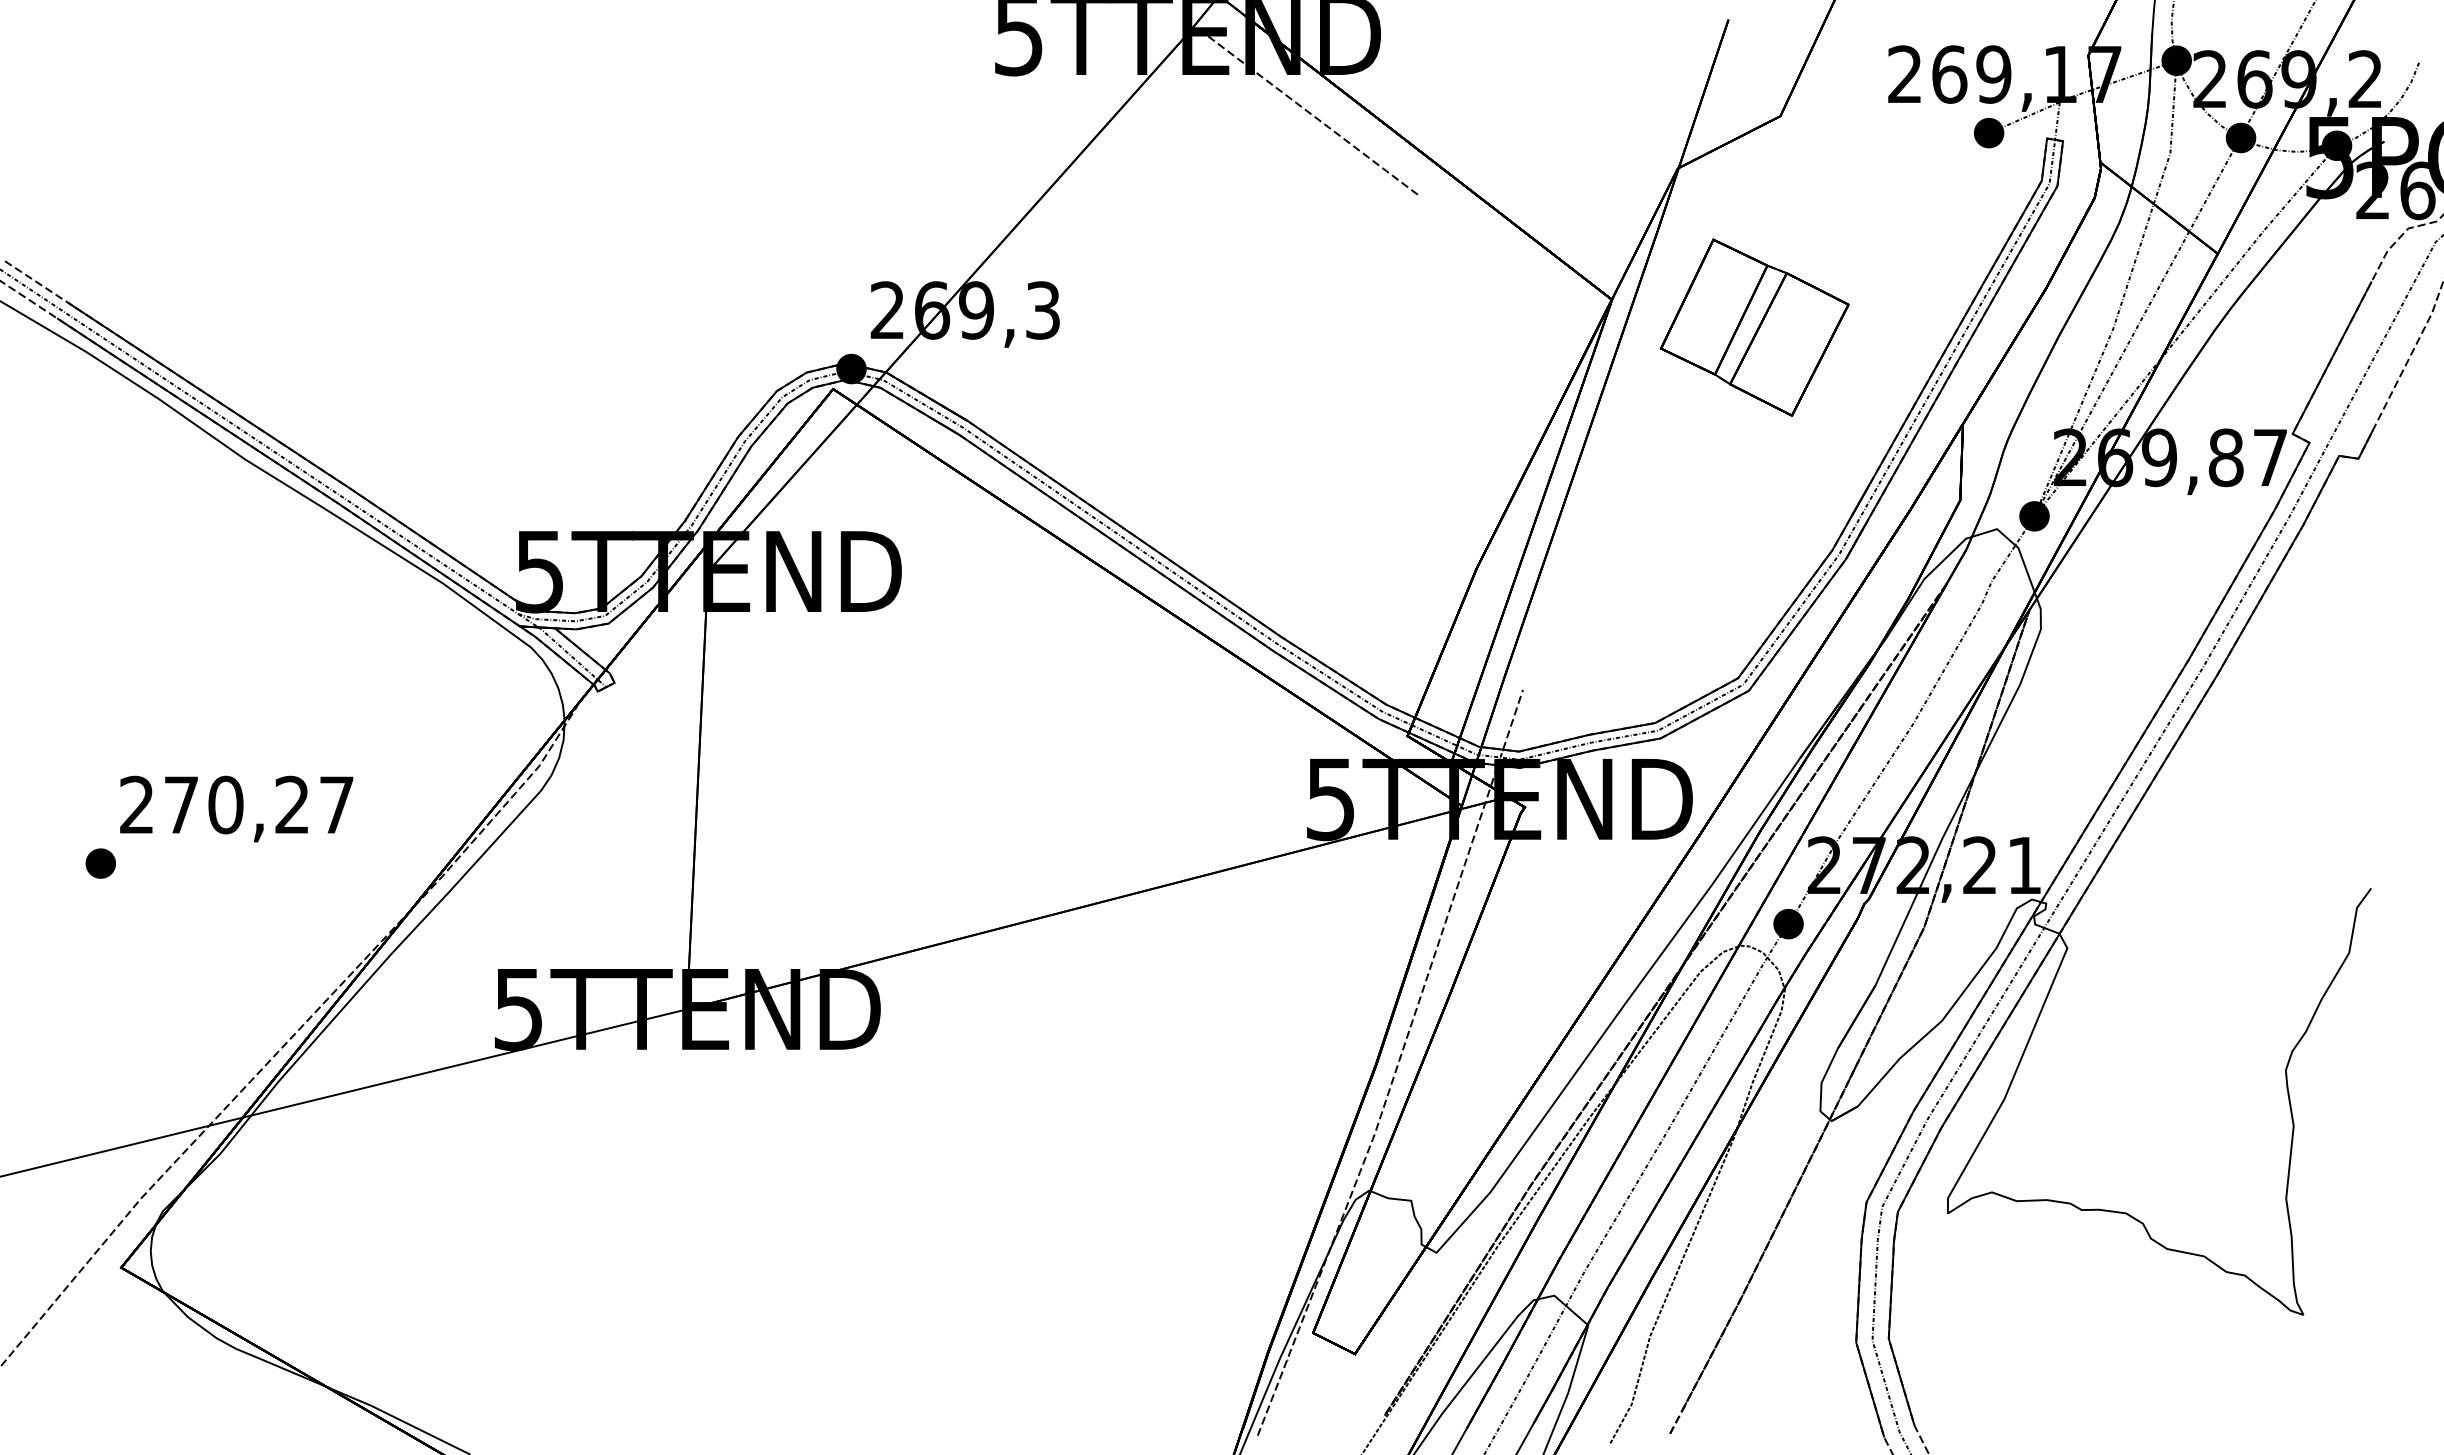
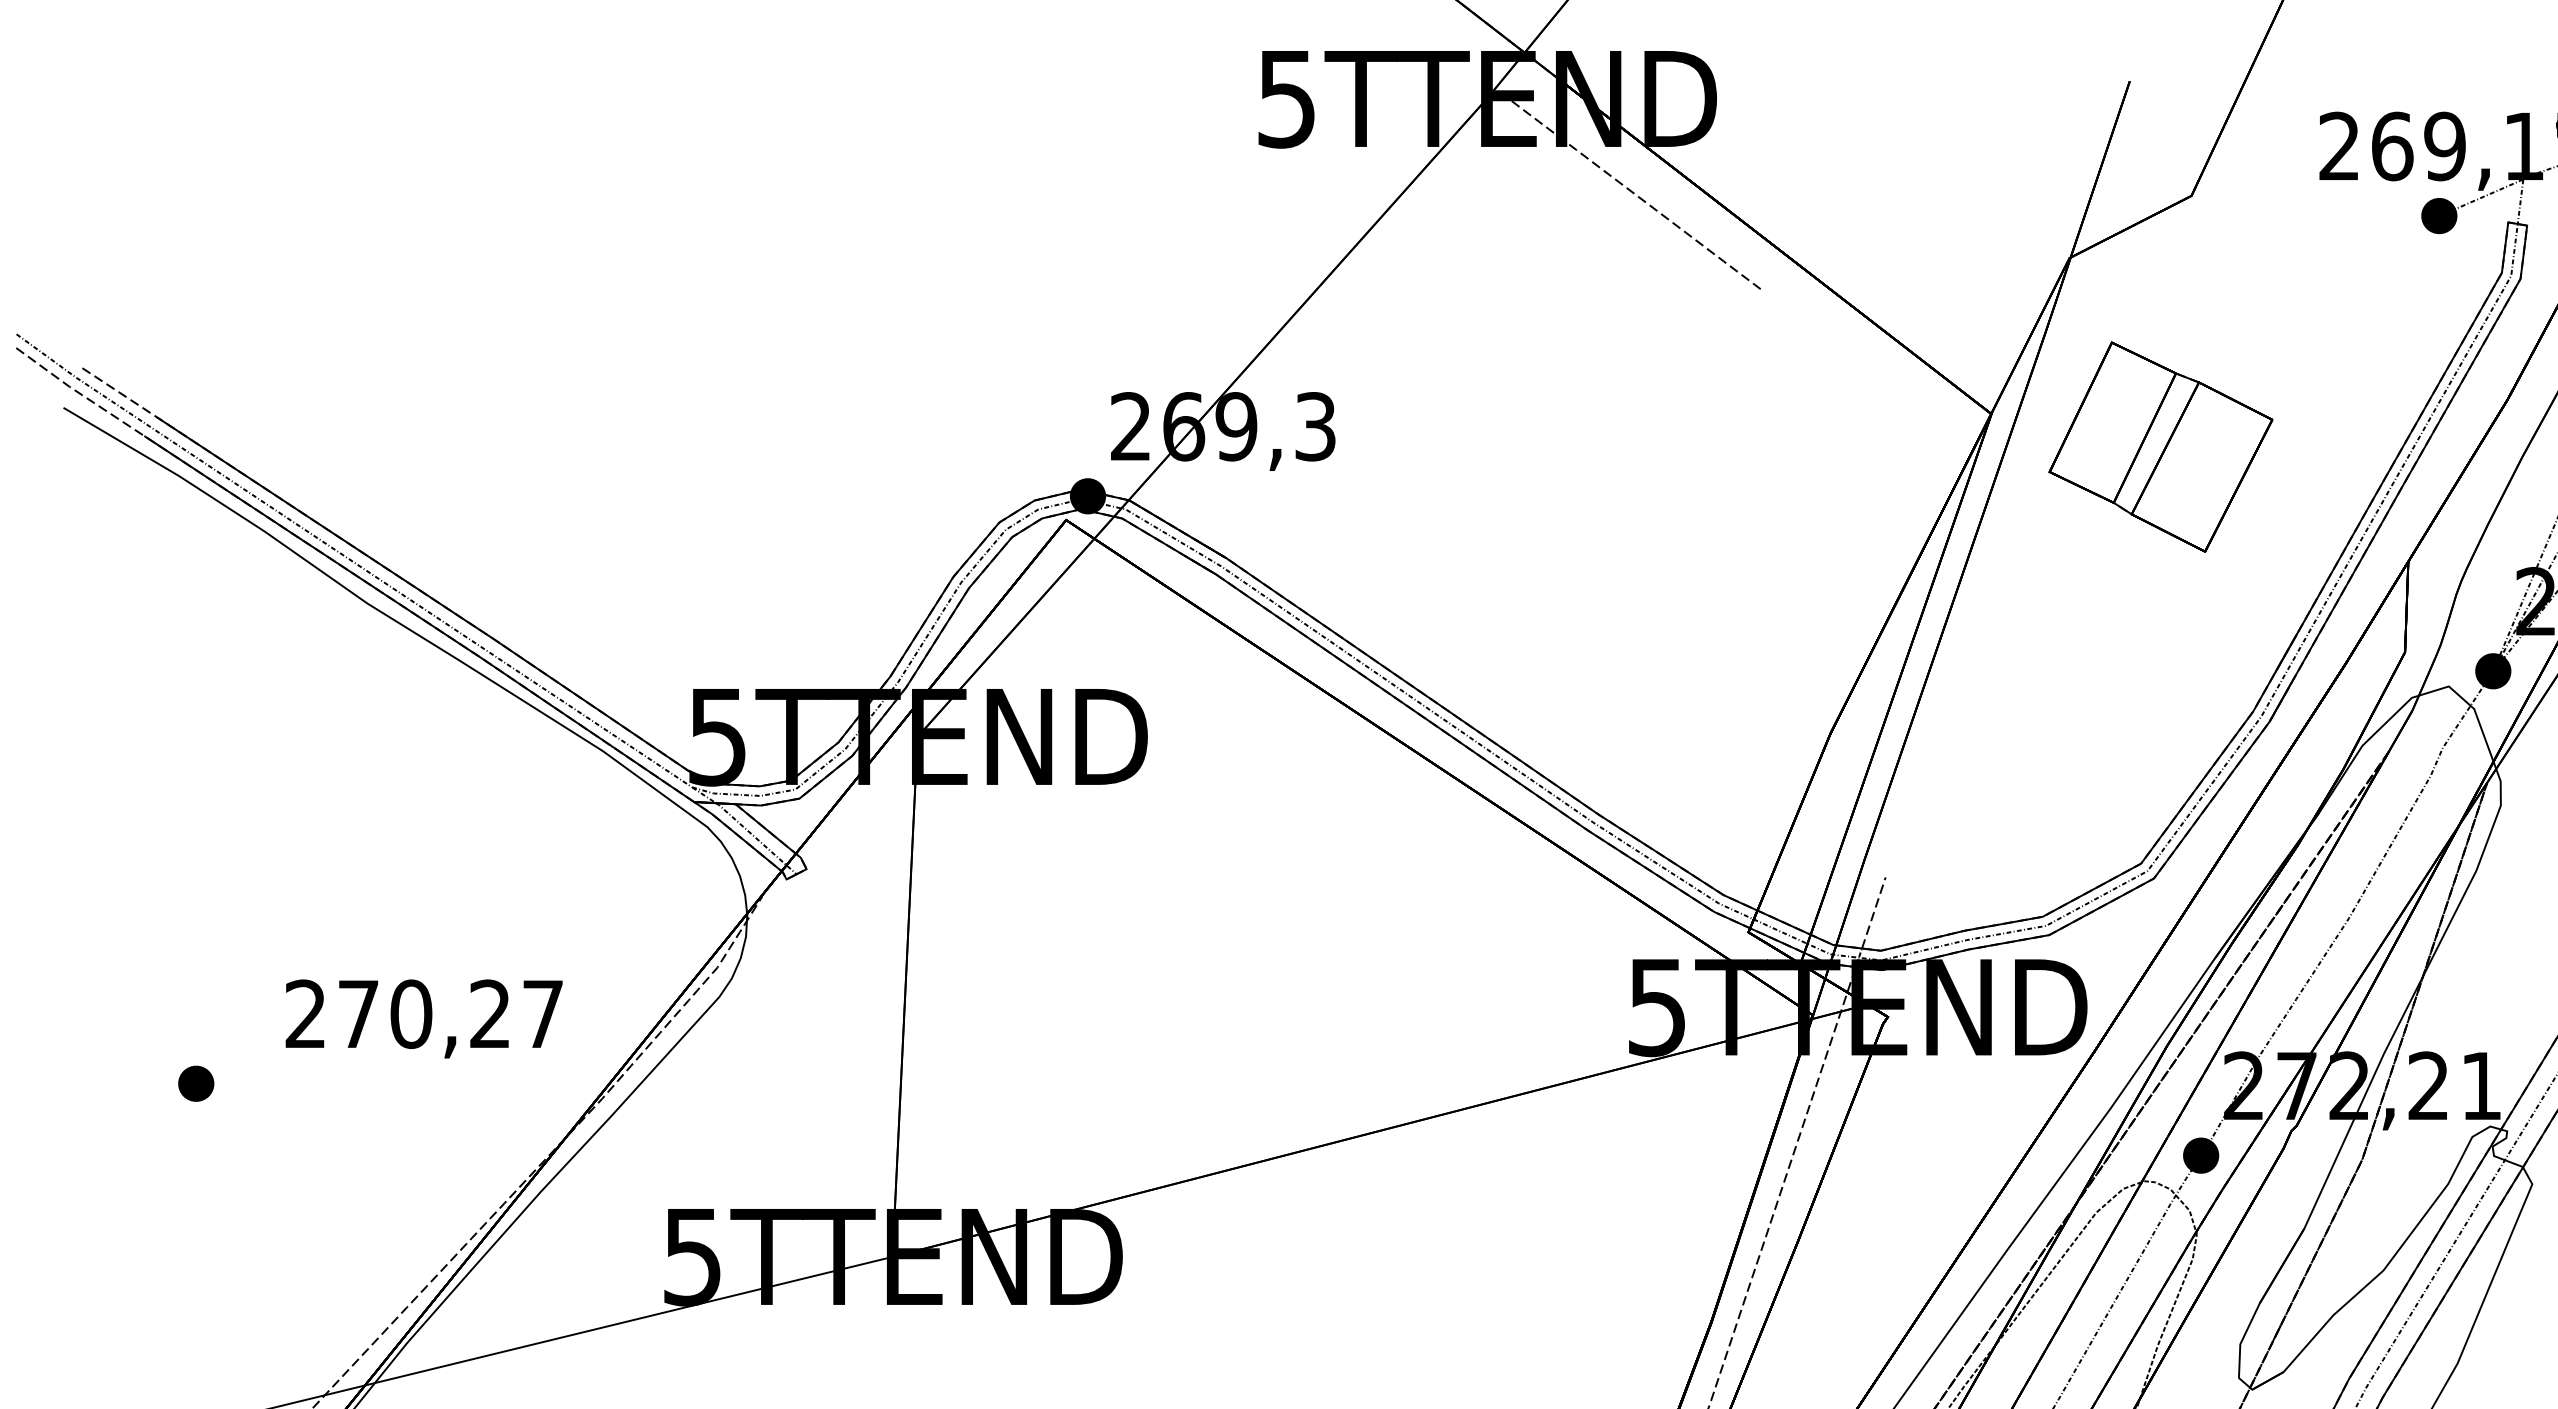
text: (236, 808) -> (423, 1018), moved

